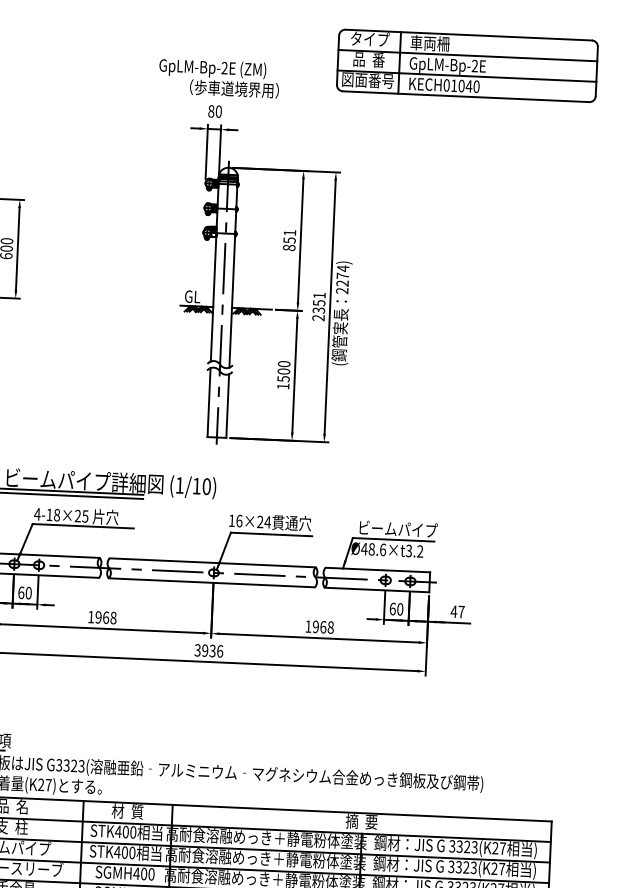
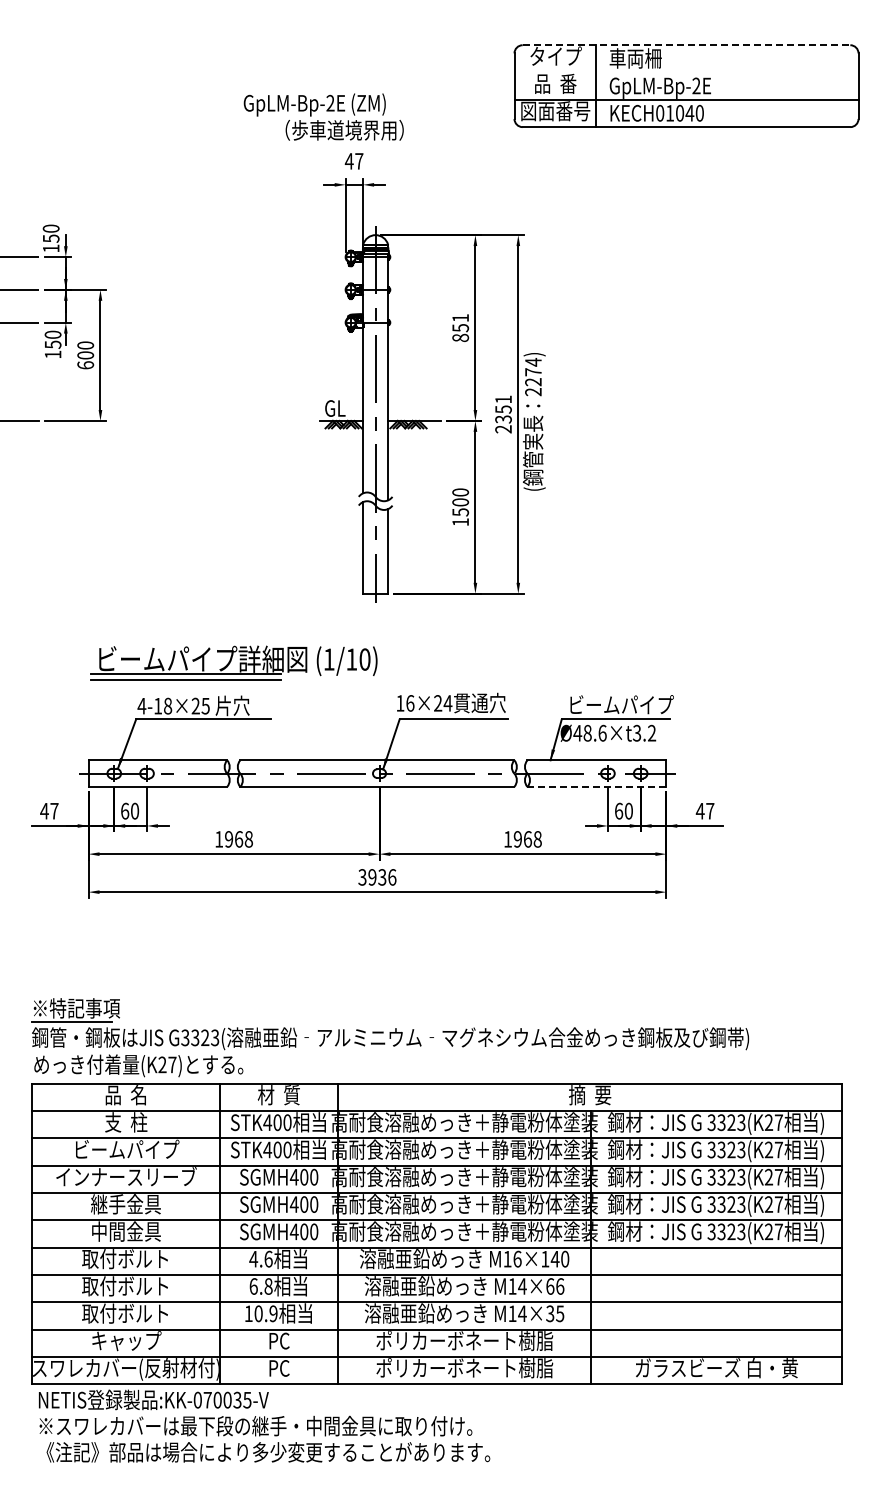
line: (468, 35) -> (686, 45), solid -> dashed
line: (467, 55) -> (686, 72), removed
text: (218, 77) -> (323, 116), moved
text: (214, 111) -> (353, 161), 80 -> 47
line: (377, 589) -> (597, 786), solid -> dashed

